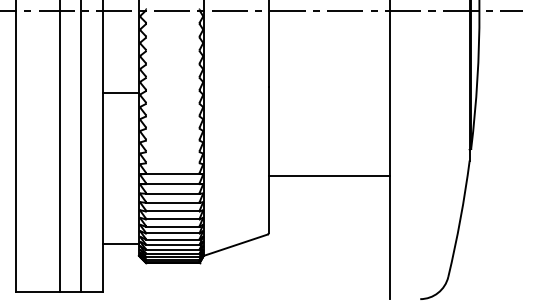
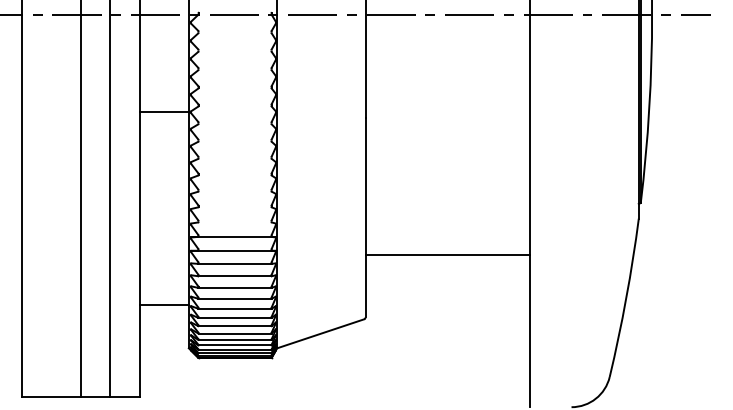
line: (120, 92) -> (163, 112), moved
line: (329, 176) -> (447, 255), moved
line: (120, 244) -> (163, 305), moved

